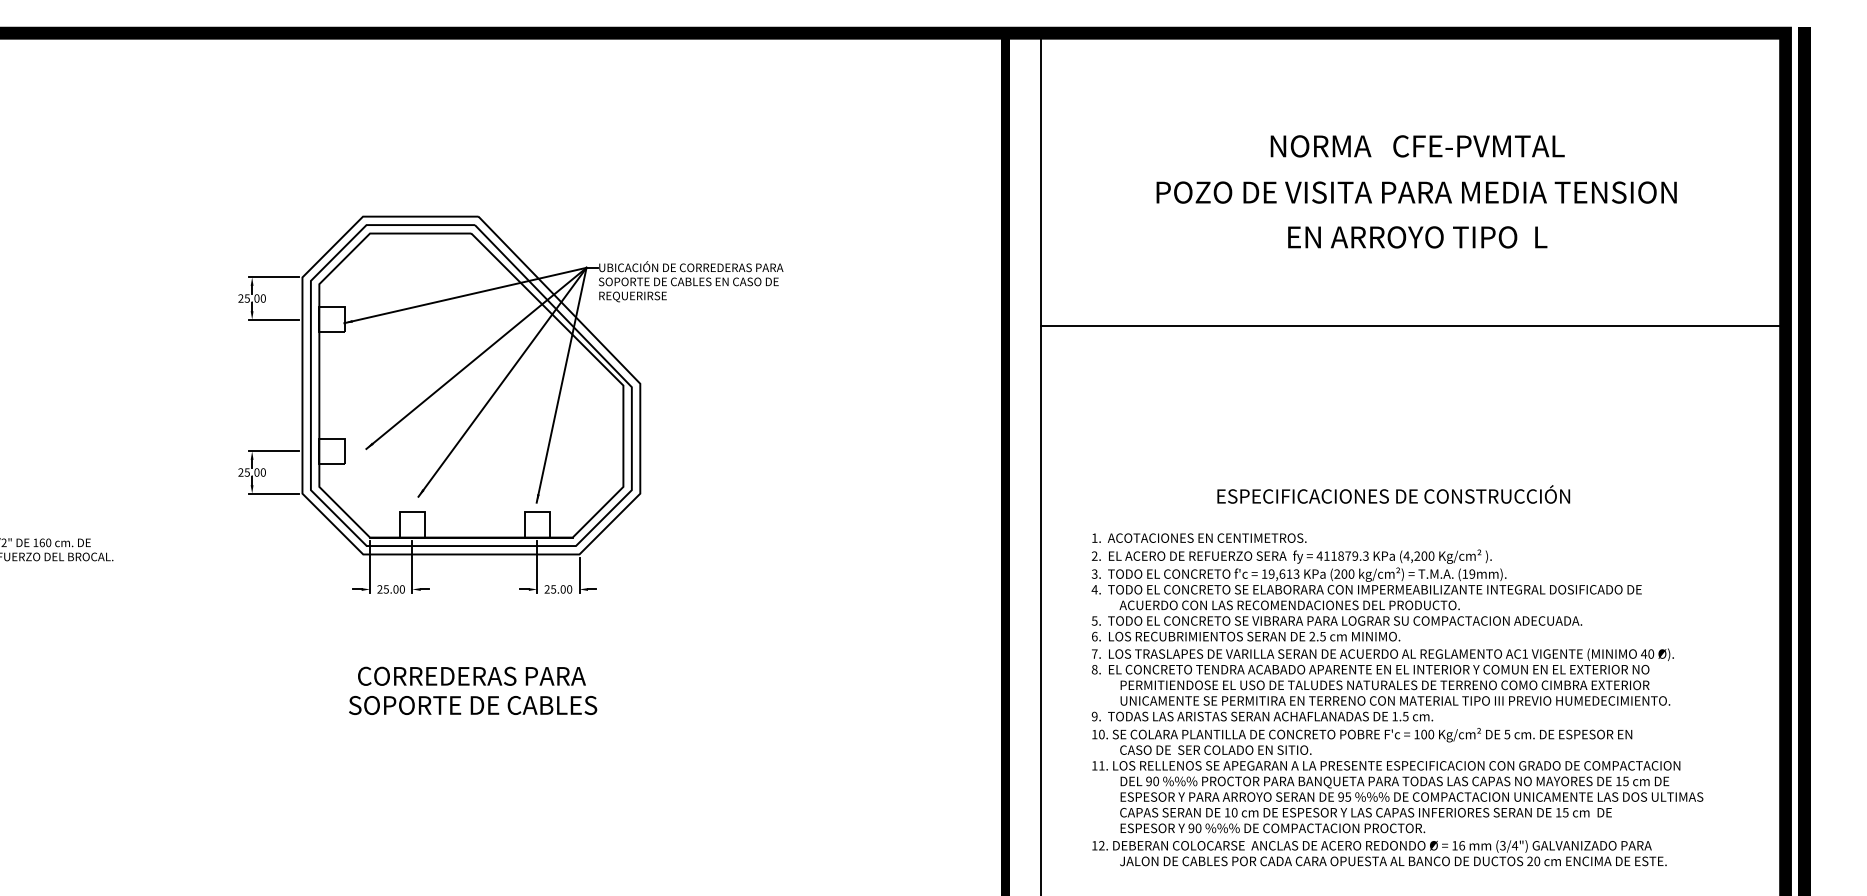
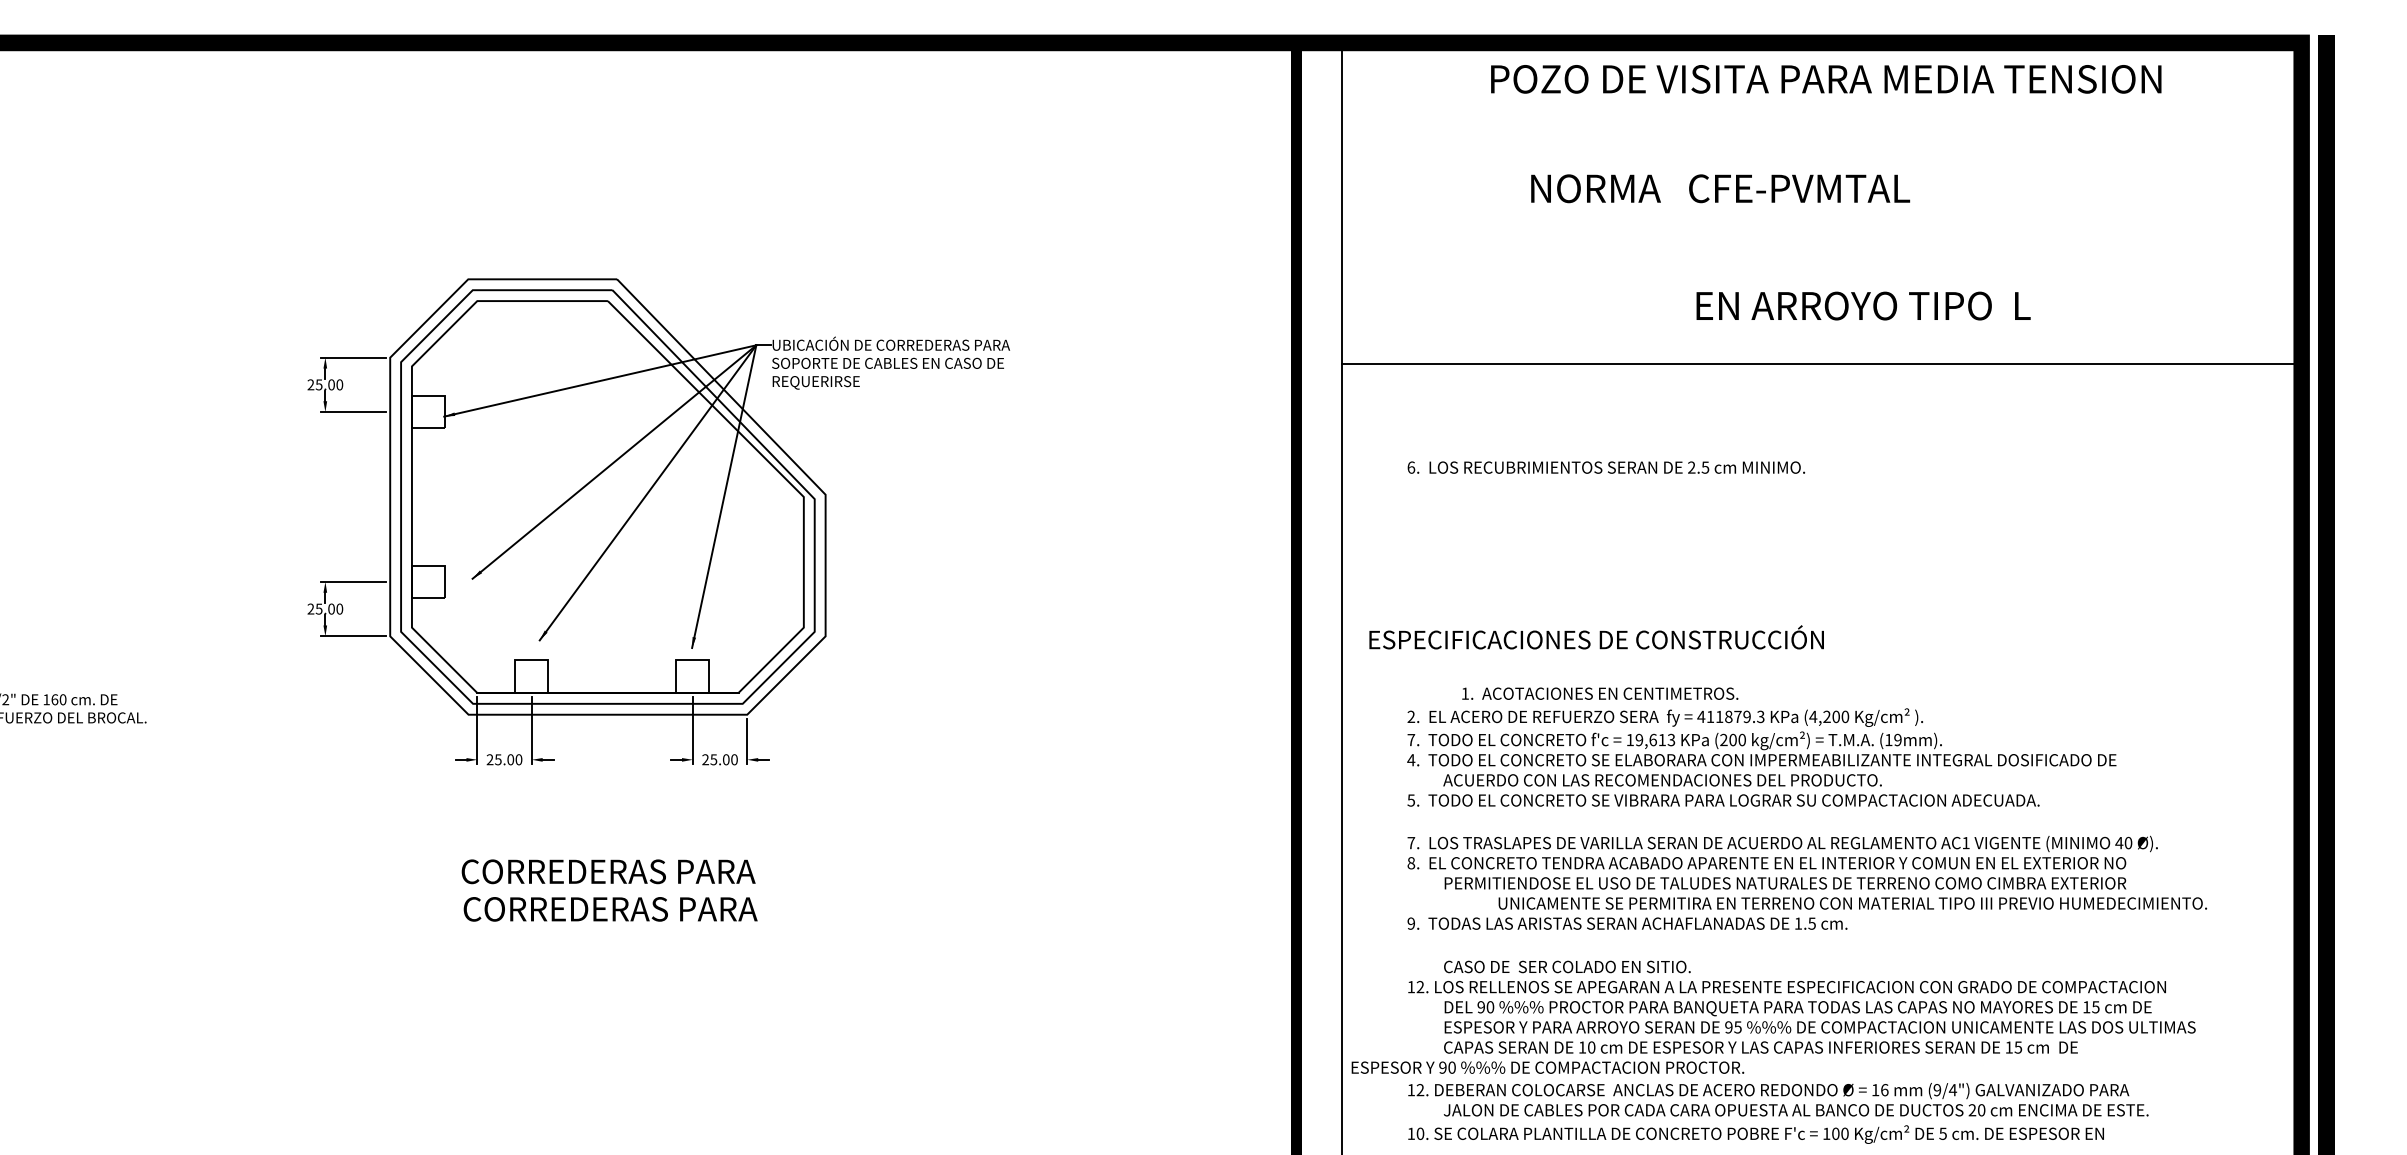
text: (1417, 146) -> (1720, 188), moved
text: (1416, 192) -> (1826, 79), moved
text: (1417, 236) -> (1863, 305), moved
line: (1413, 326) -> (1822, 363), moved
text: (1393, 494) -> (1596, 637), moved
text: (1199, 538) -> (1600, 693), moved
text: (1094, 573) -> (1411, 739), 3. -> 7.
text: (1245, 636) -> (1605, 467), moved
text: (1395, 700) -> (1852, 903), moved
text: (472, 705) -> (609, 909), SOPORTE DE CABLES -> CORREDERAS PARA
text: (1361, 735) -> (1755, 1134), moved
text: (1101, 765) -> (1420, 986), 11. -> 12.
text: (1272, 828) -> (1547, 1067), moved
text: (1503, 846) -> (1937, 1090), (3/4") -> (9/4")

